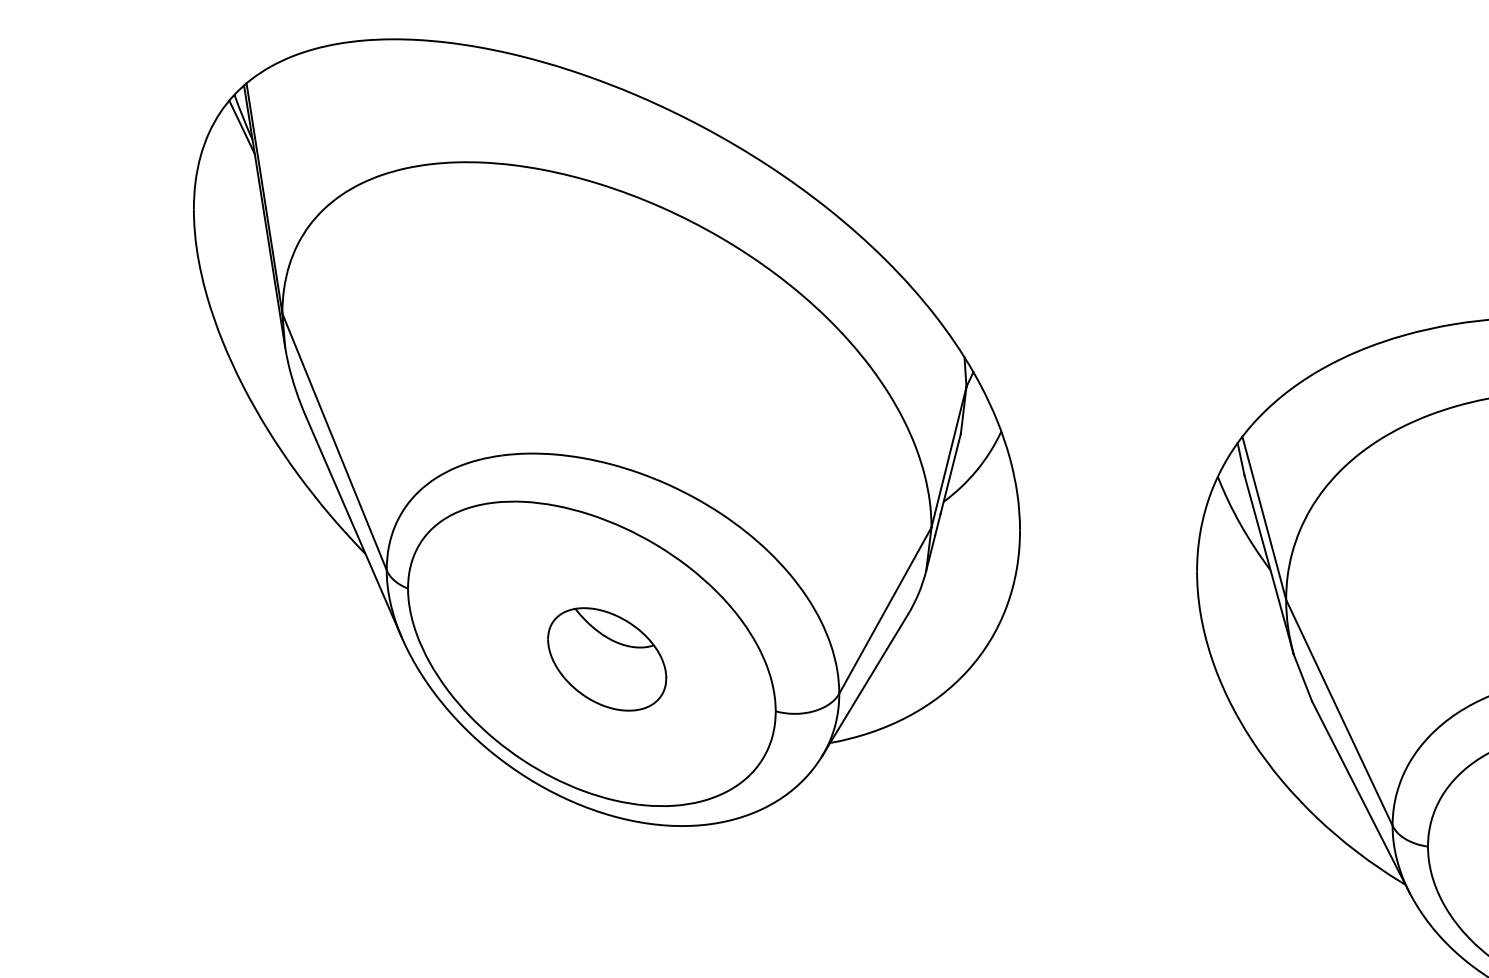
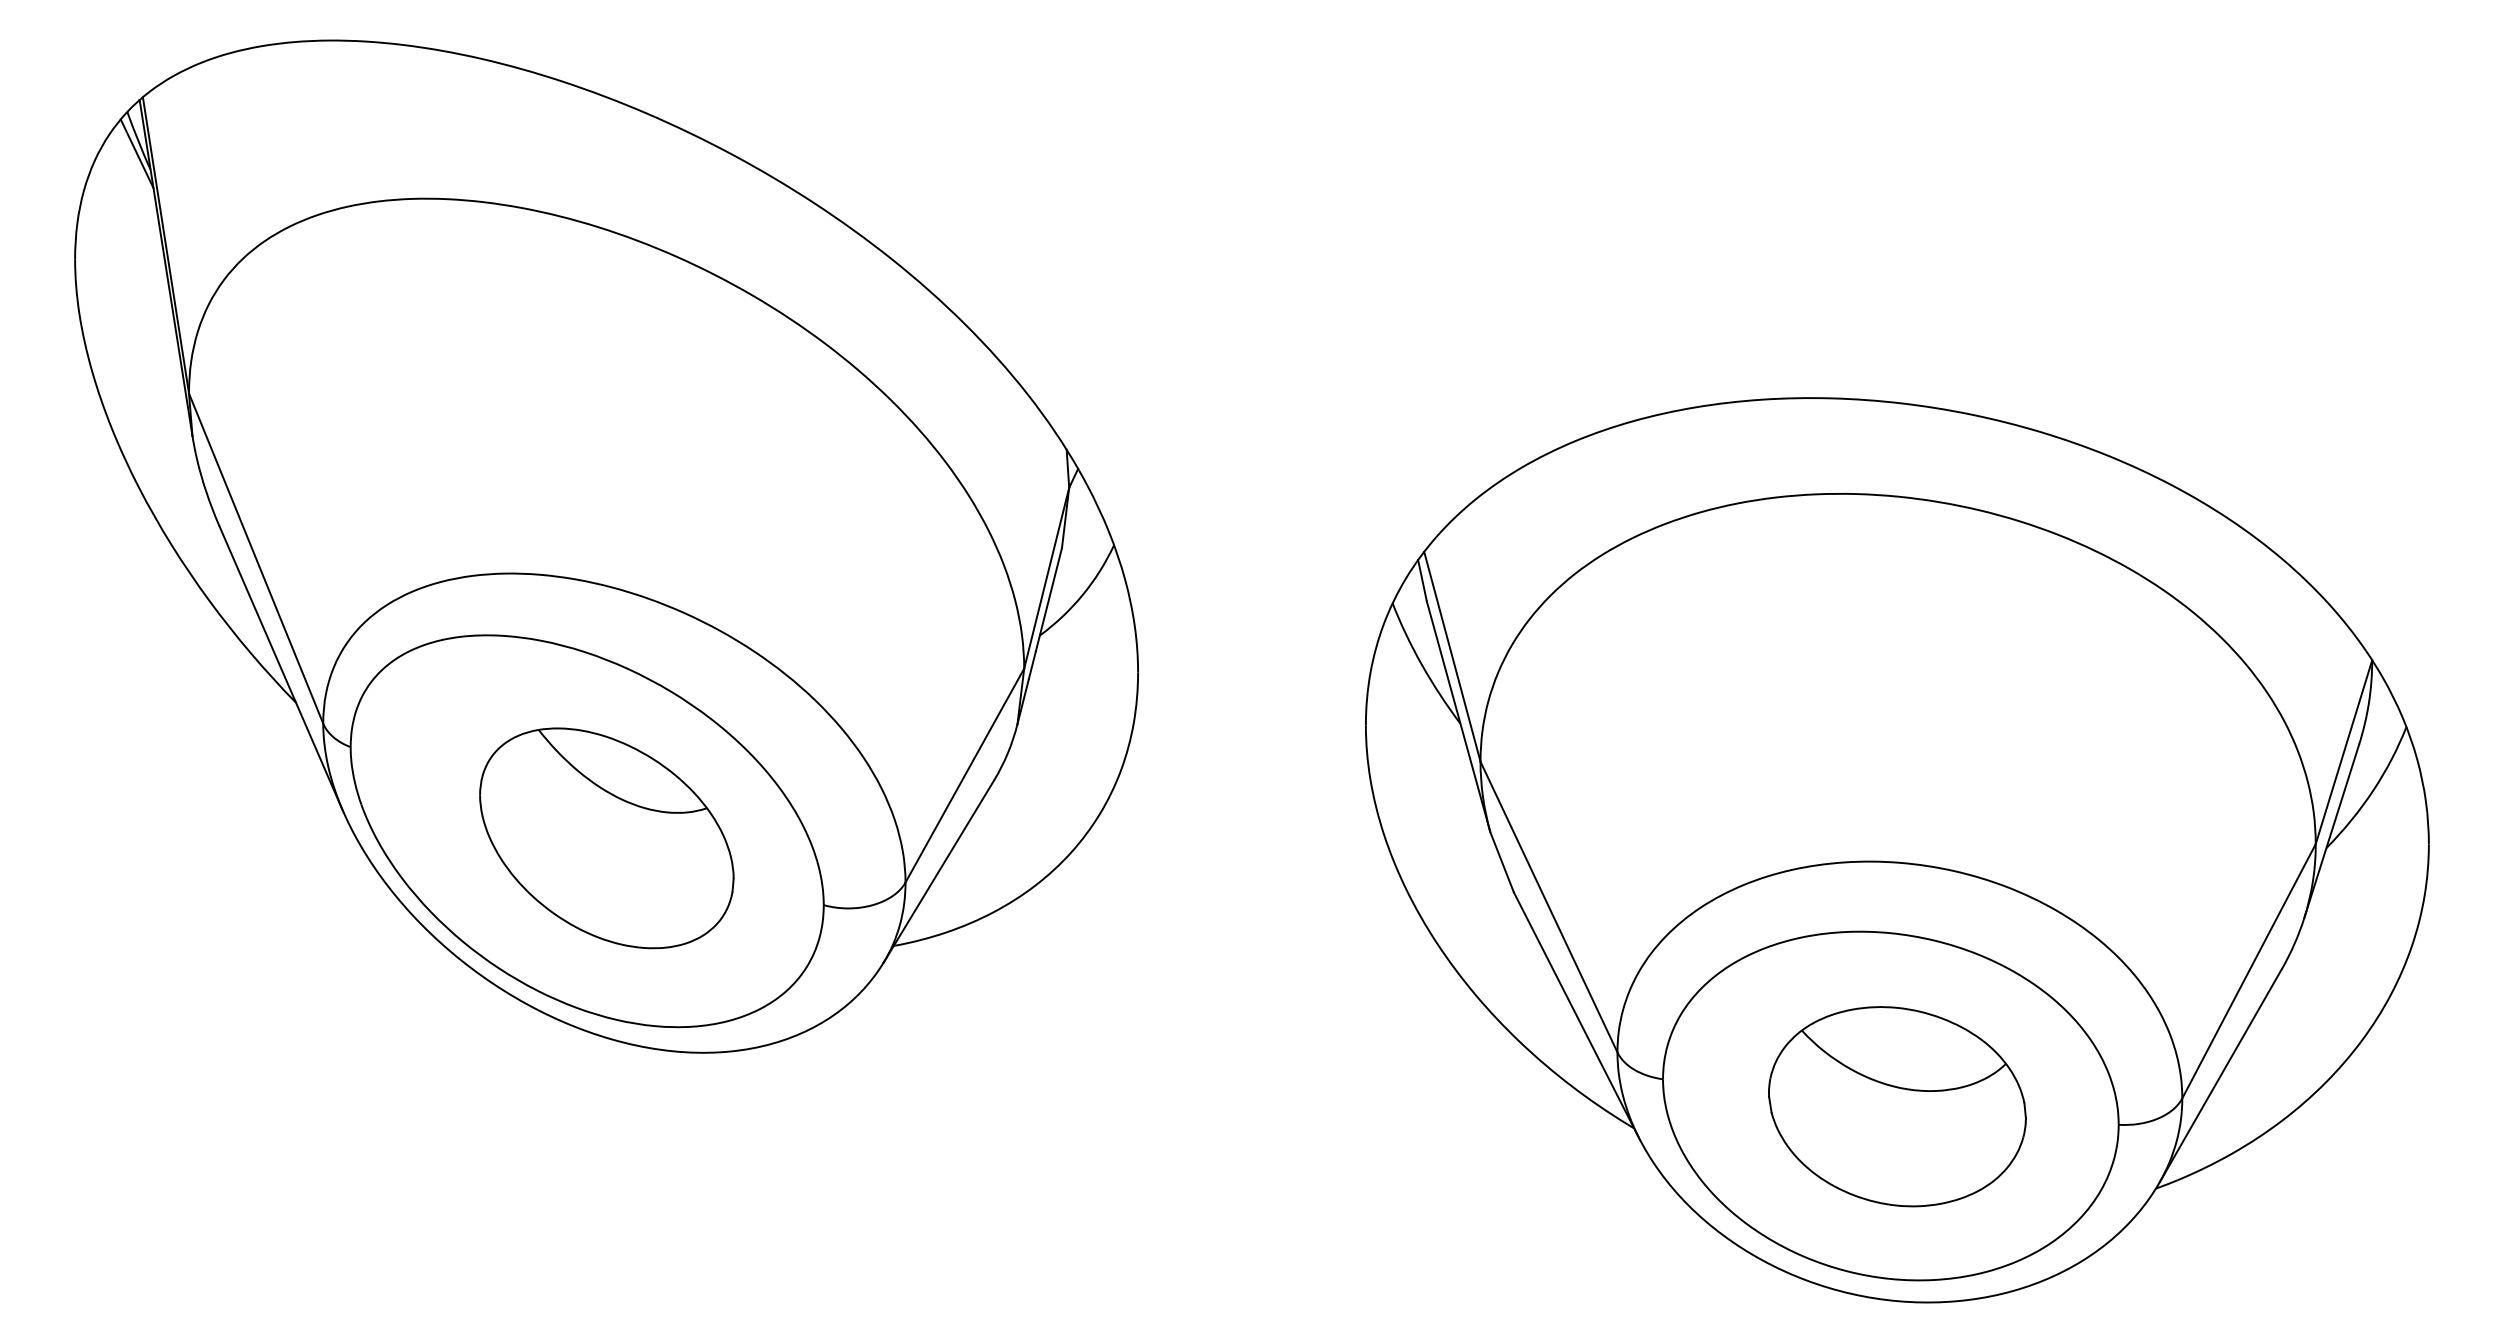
part: (606, 659) -> (606, 838), size x1.67

